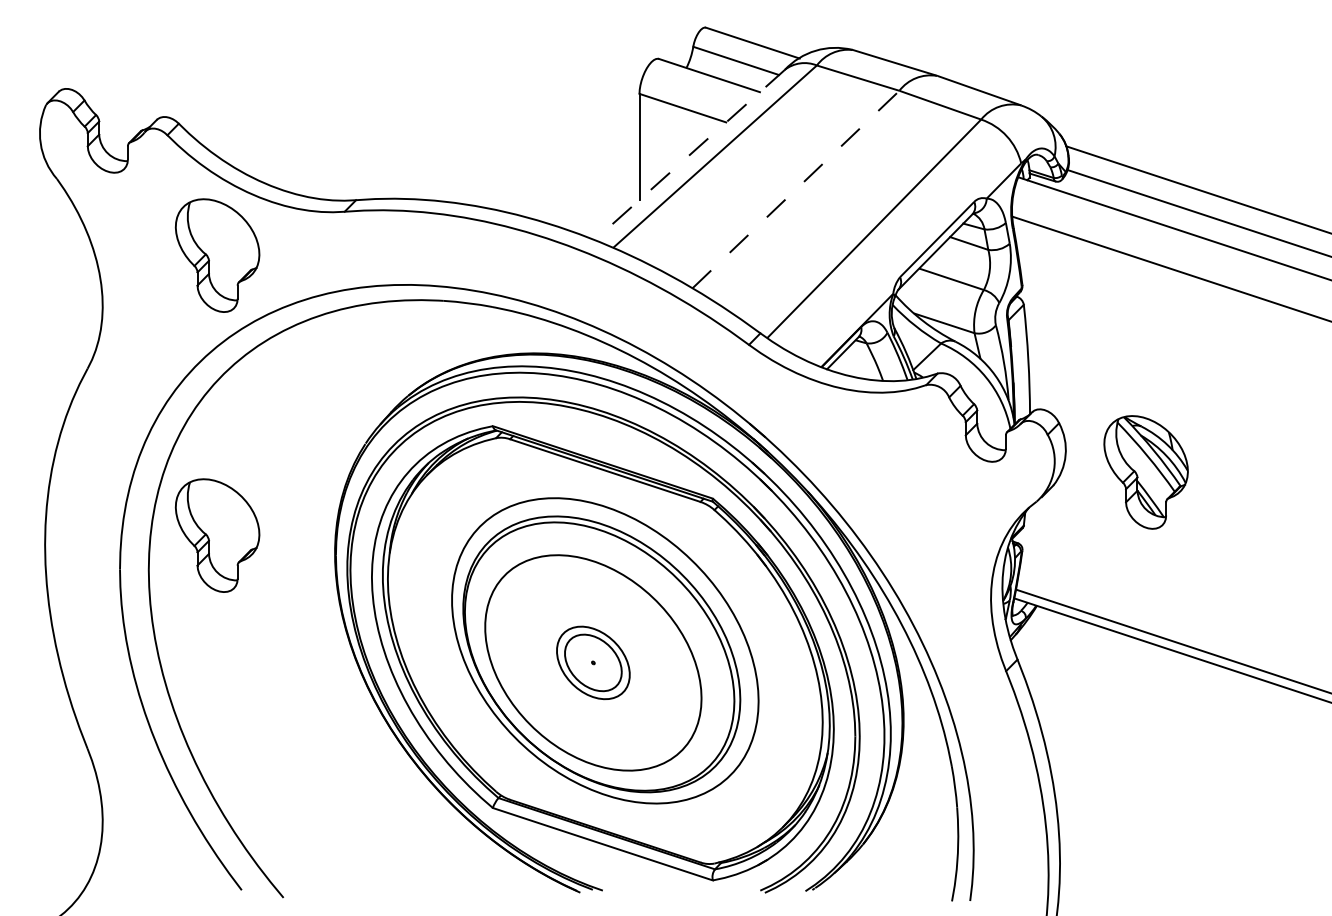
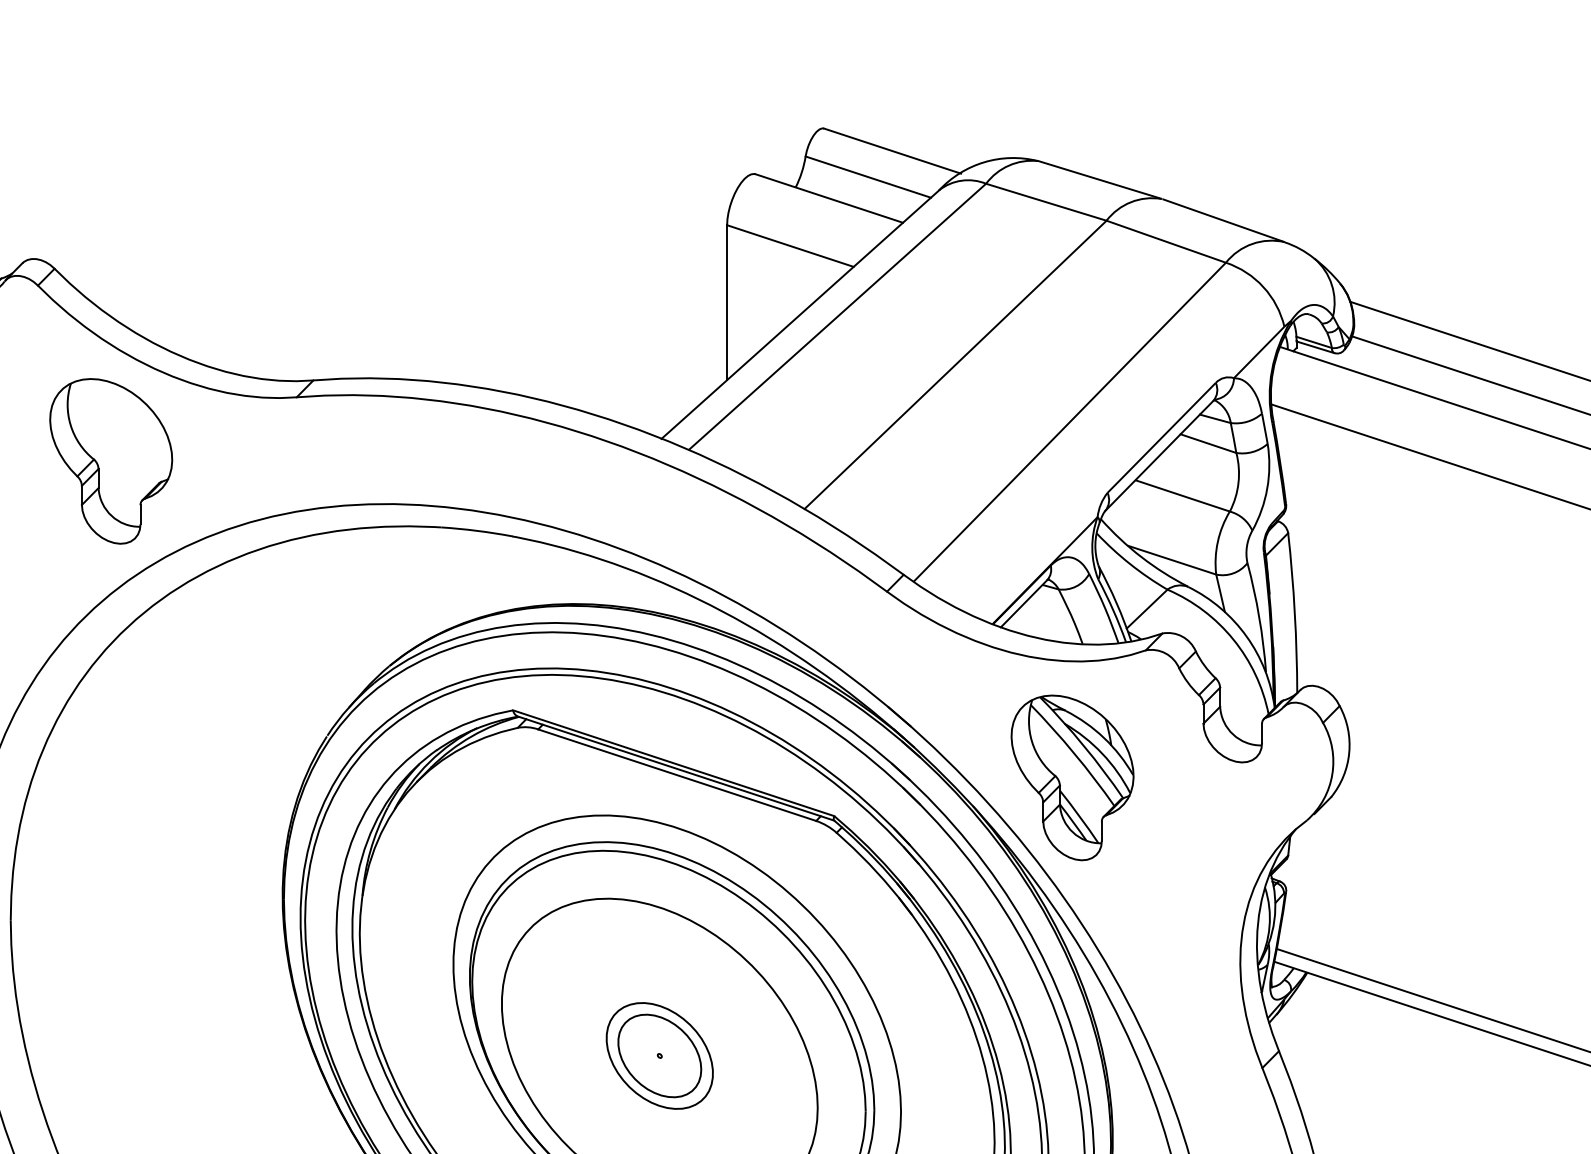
line: (689, 155) -> (800, 315), dashed -> solid
line: (796, 189) -> (956, 364), dashed -> solid
part: (1145, 472) -> (1071, 777), moved
part: (217, 535) -> (111, 869), removed

